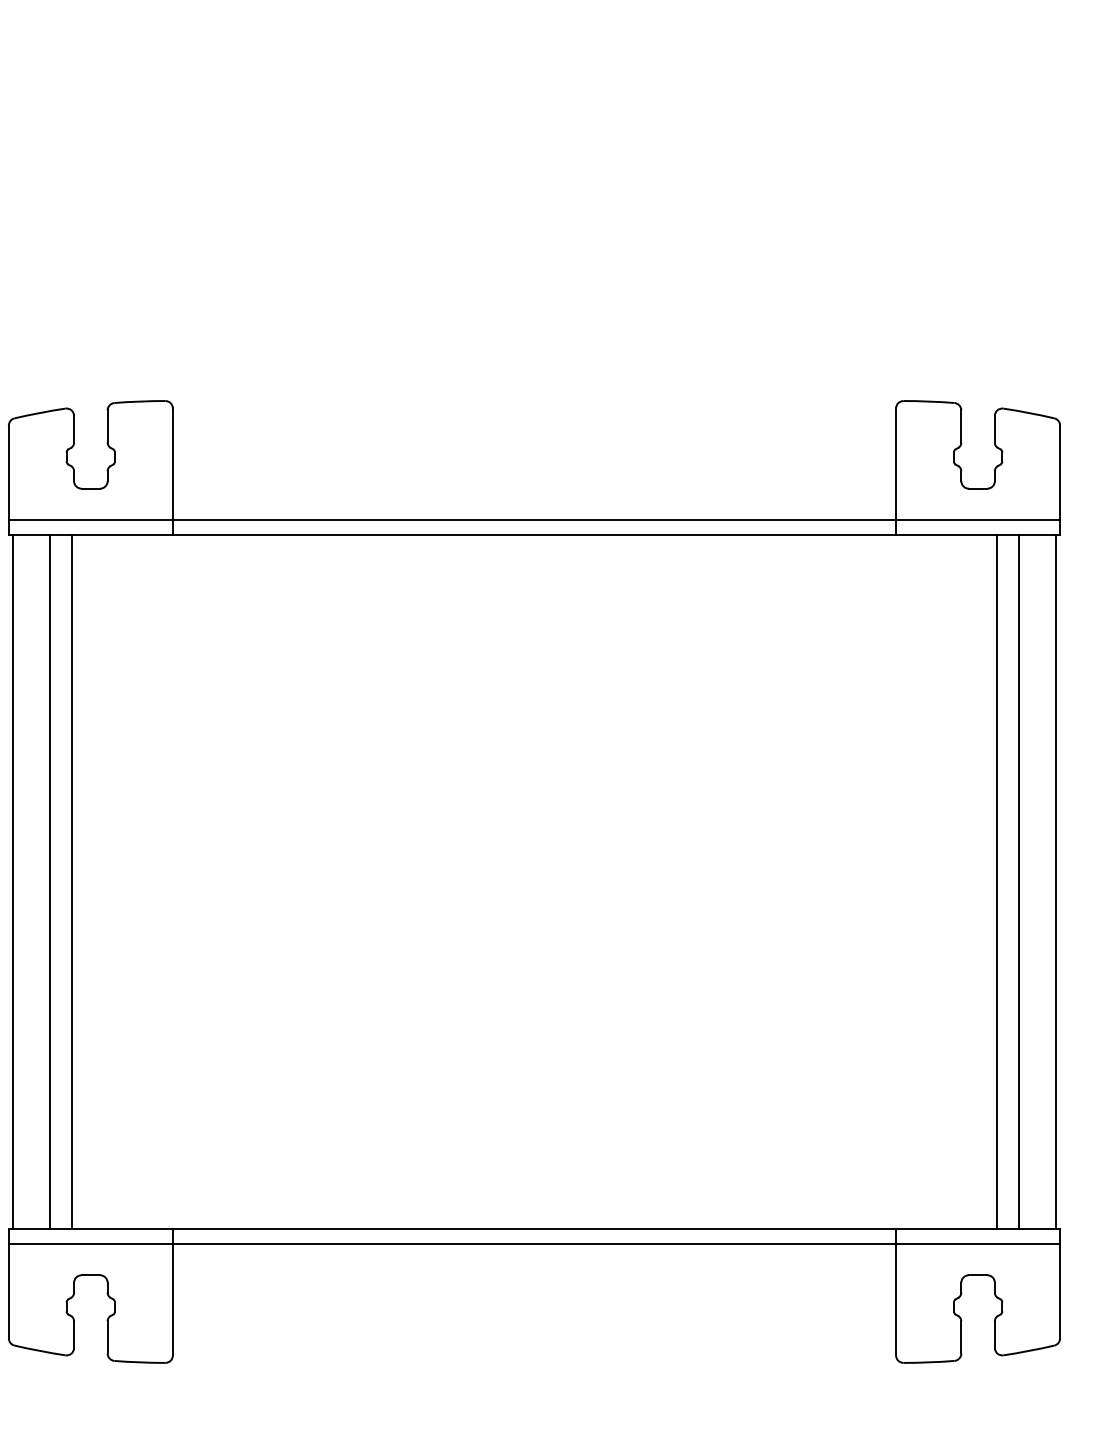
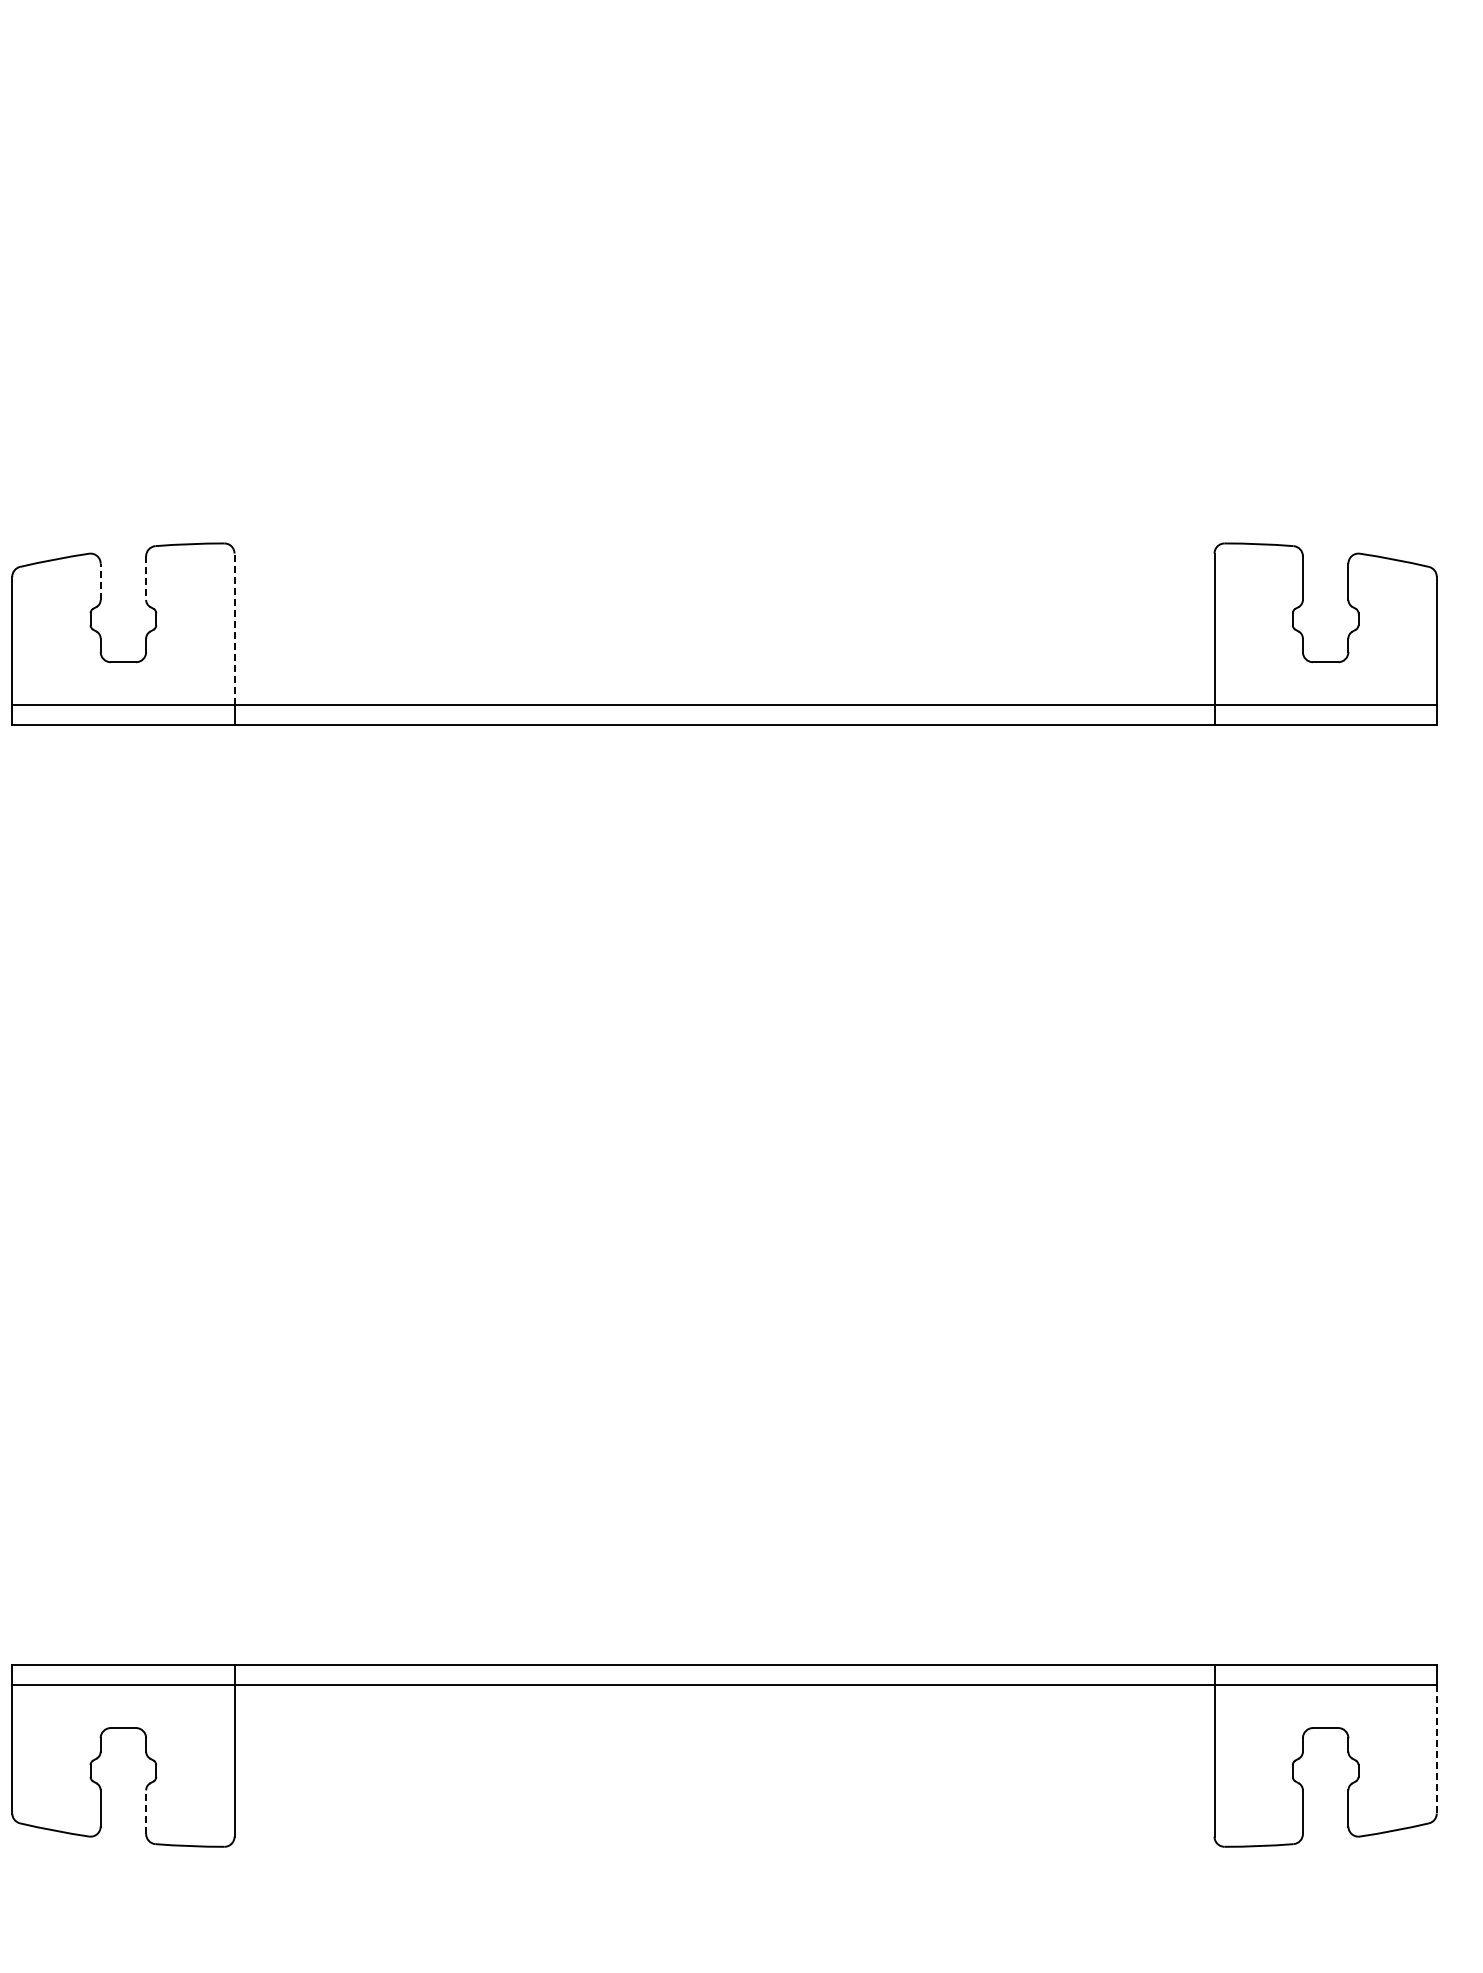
line: (107, 426) -> (146, 578), solid -> dashed
line: (73, 429) -> (100, 581), solid -> dashed
line: (172, 464) -> (234, 629), solid -> dashed
line: (12, 881) -> (17, 1194), removed
line: (49, 881) -> (67, 1194), removed
line: (72, 881) -> (98, 1194), removed
line: (996, 881) -> (1350, 1194), removed
line: (1019, 881) -> (1381, 1194), removed
line: (1056, 881) -> (1431, 1194), removed
line: (1059, 1291) -> (1436, 1749), solid -> dashed
line: (107, 1337) -> (146, 1812), solid -> dashed

